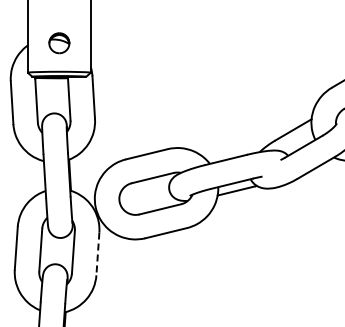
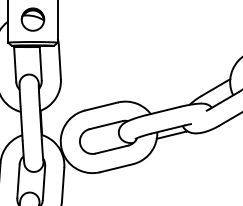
part: (59, 43) -> (33, 19), size x1.43
line: (97, 254) -> (62, 184), dashed -> solid

